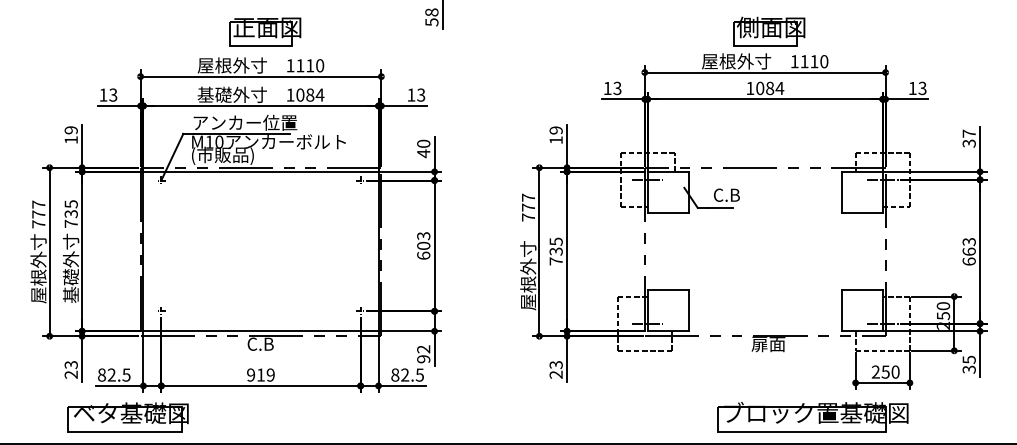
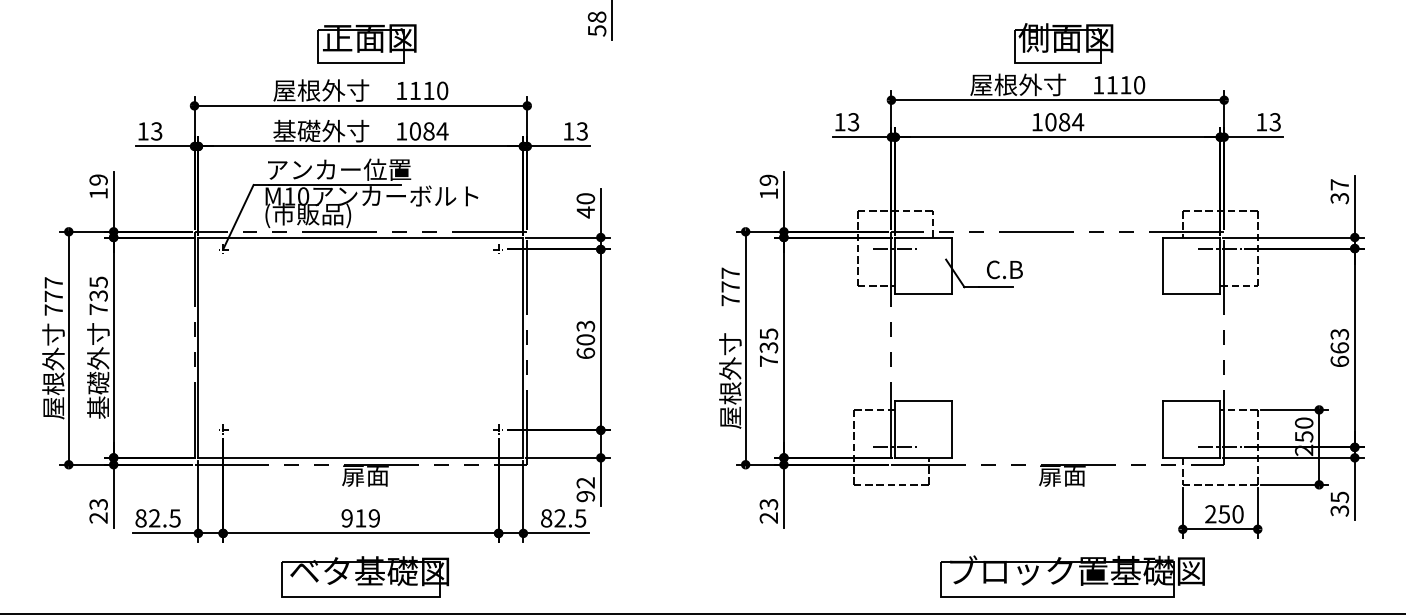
text: (264, 344) -> (365, 475), C.B -> 扉面
part: (127, 417) -> (364, 576), moved
part: (812, 417) -> (1072, 576), moved

